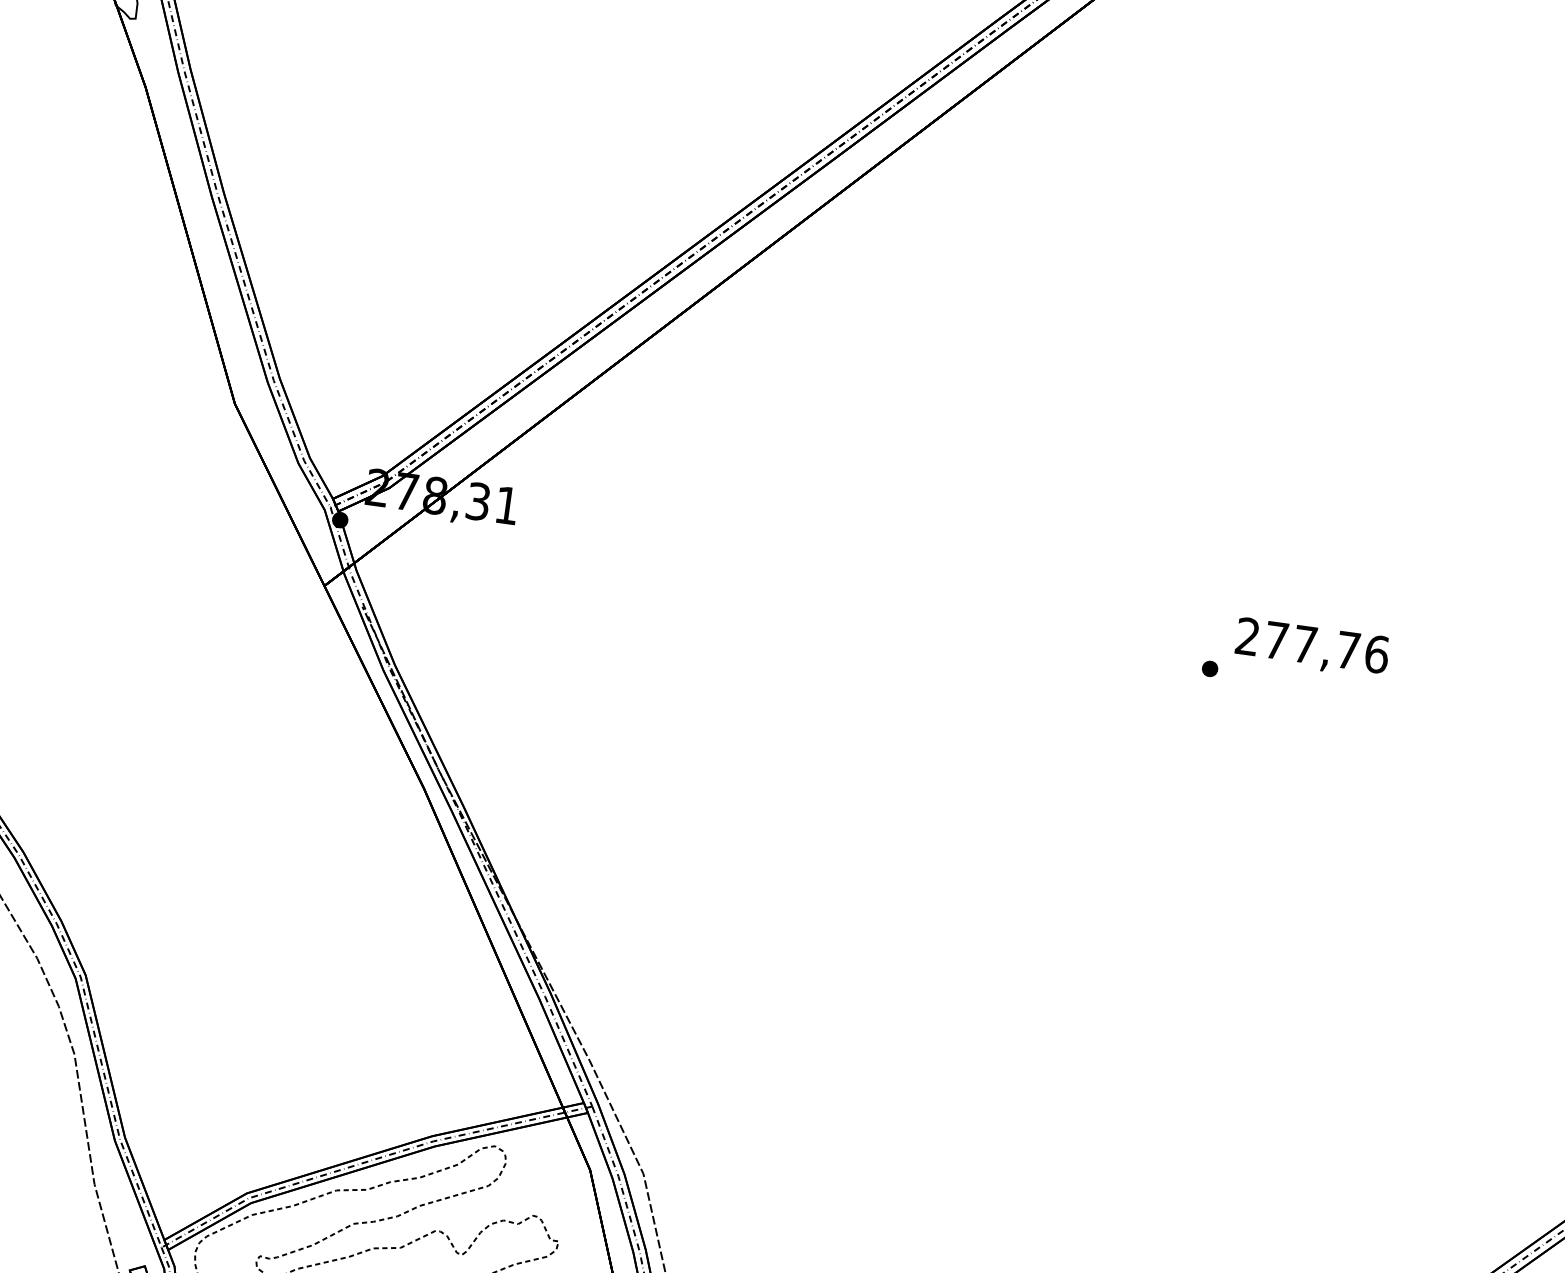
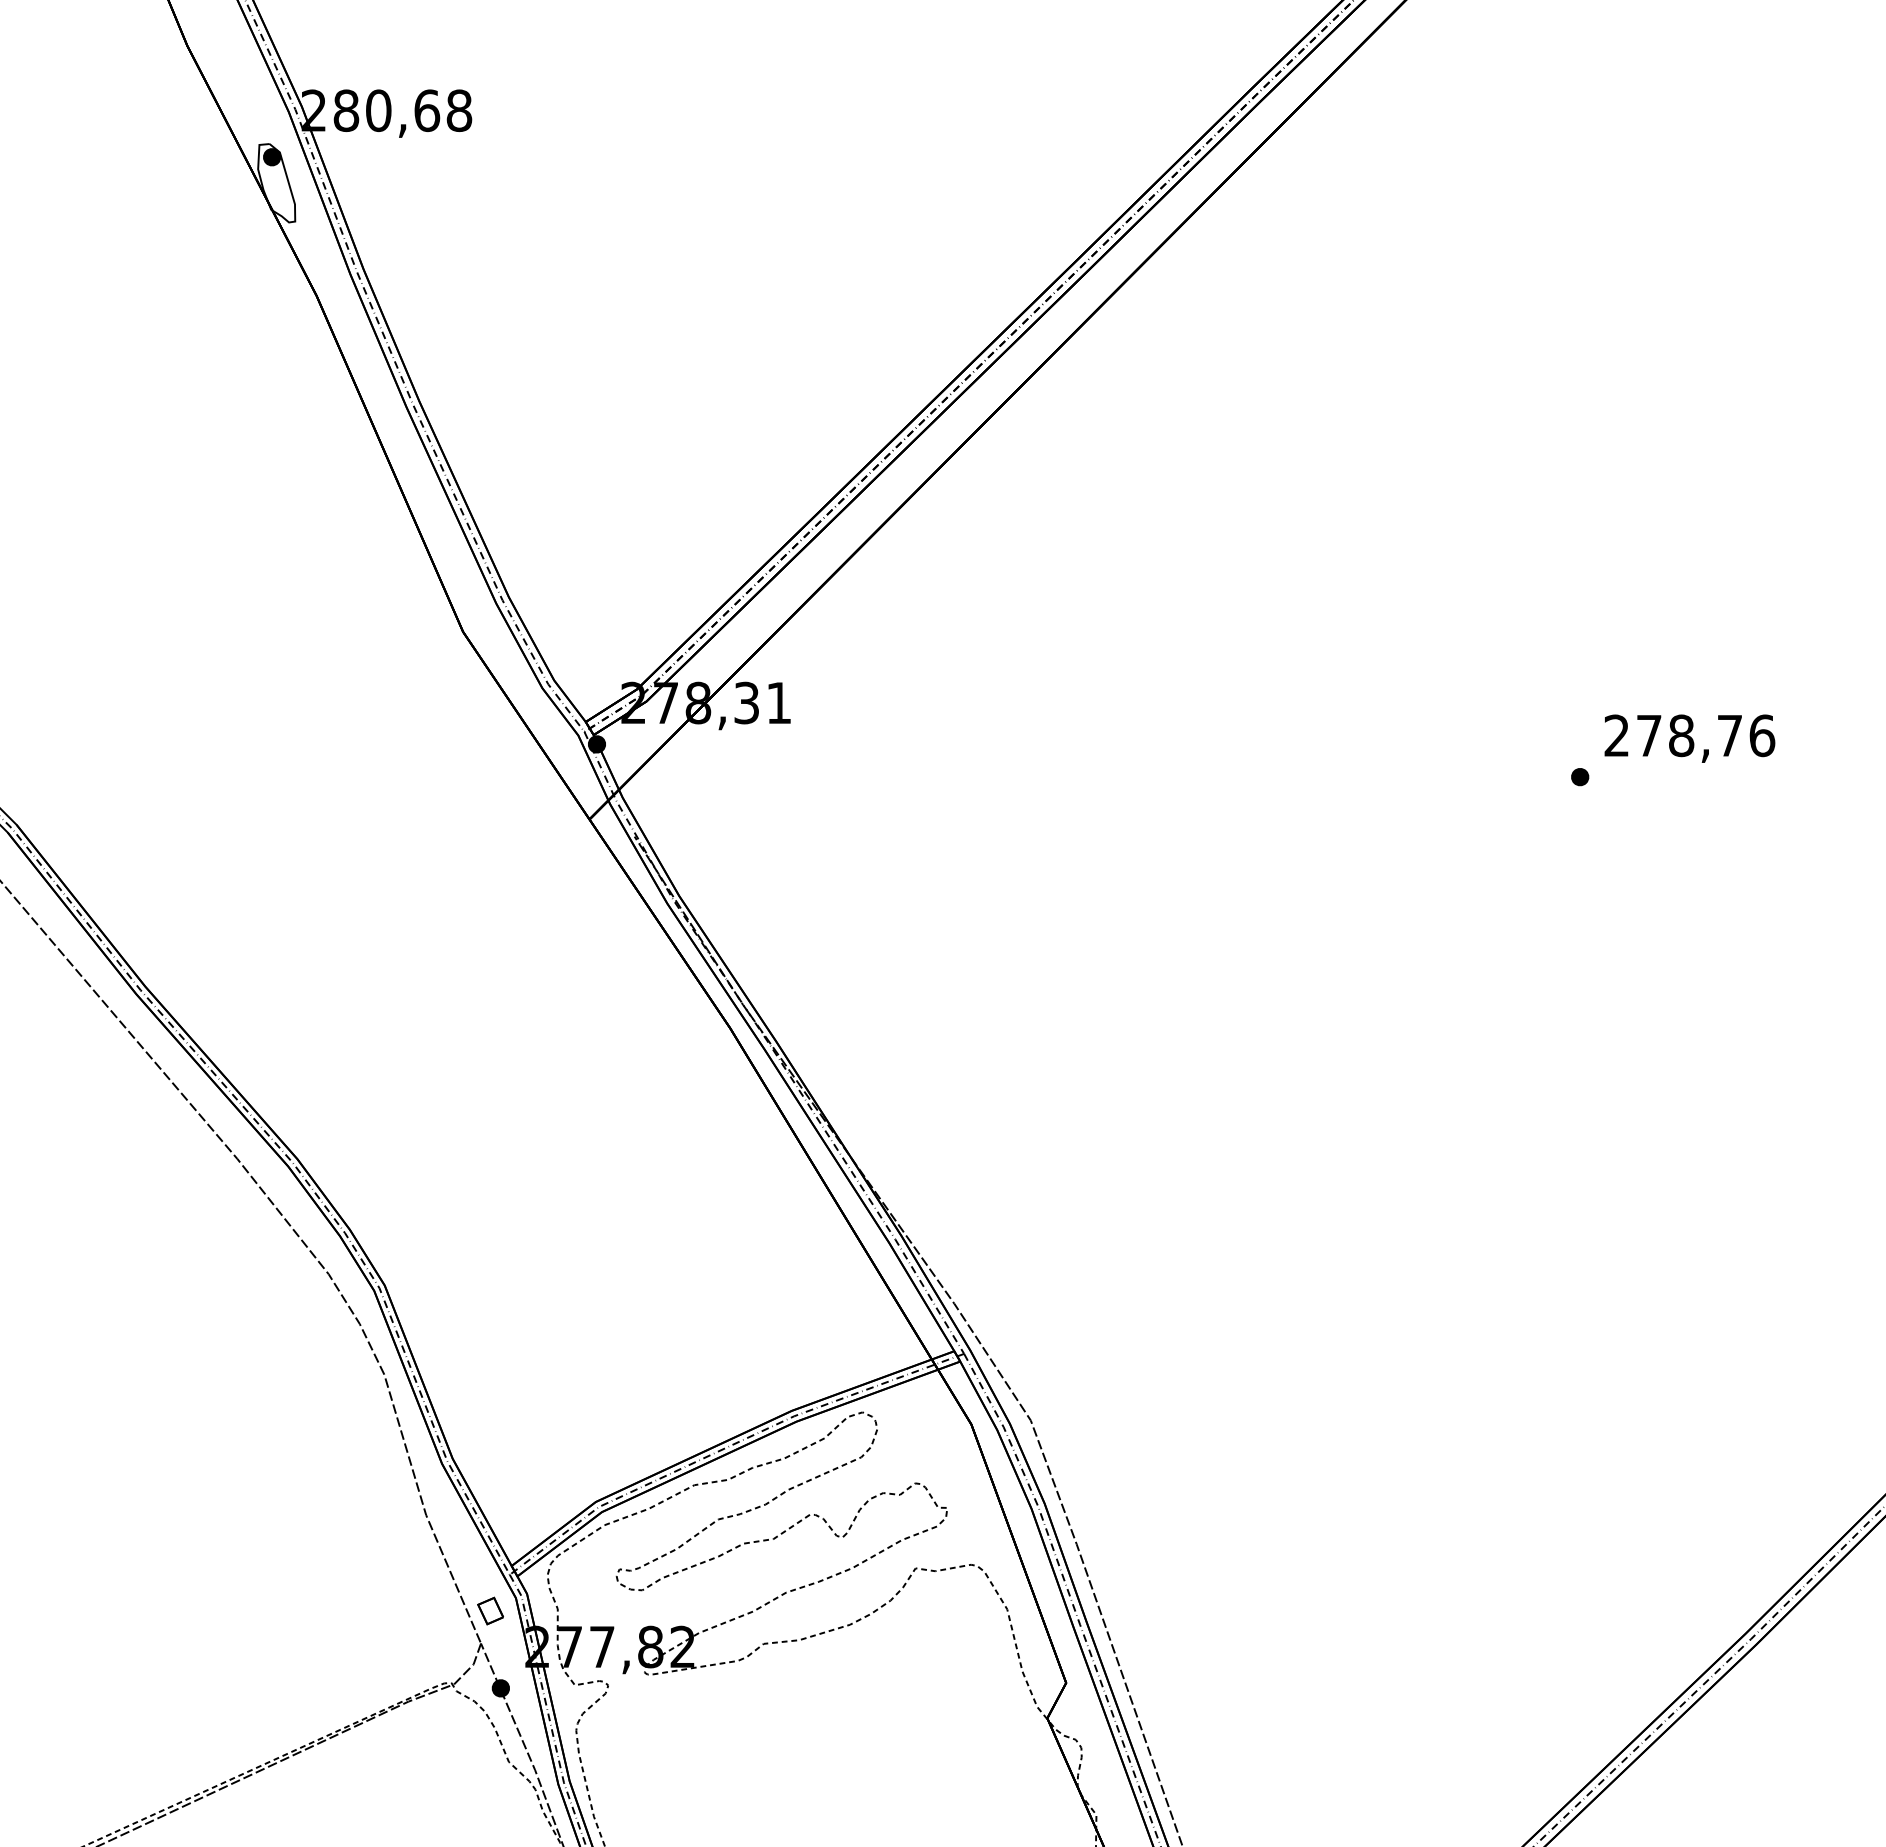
text: (1305, 644) -> (1681, 735), 277,76 -> 278,76

